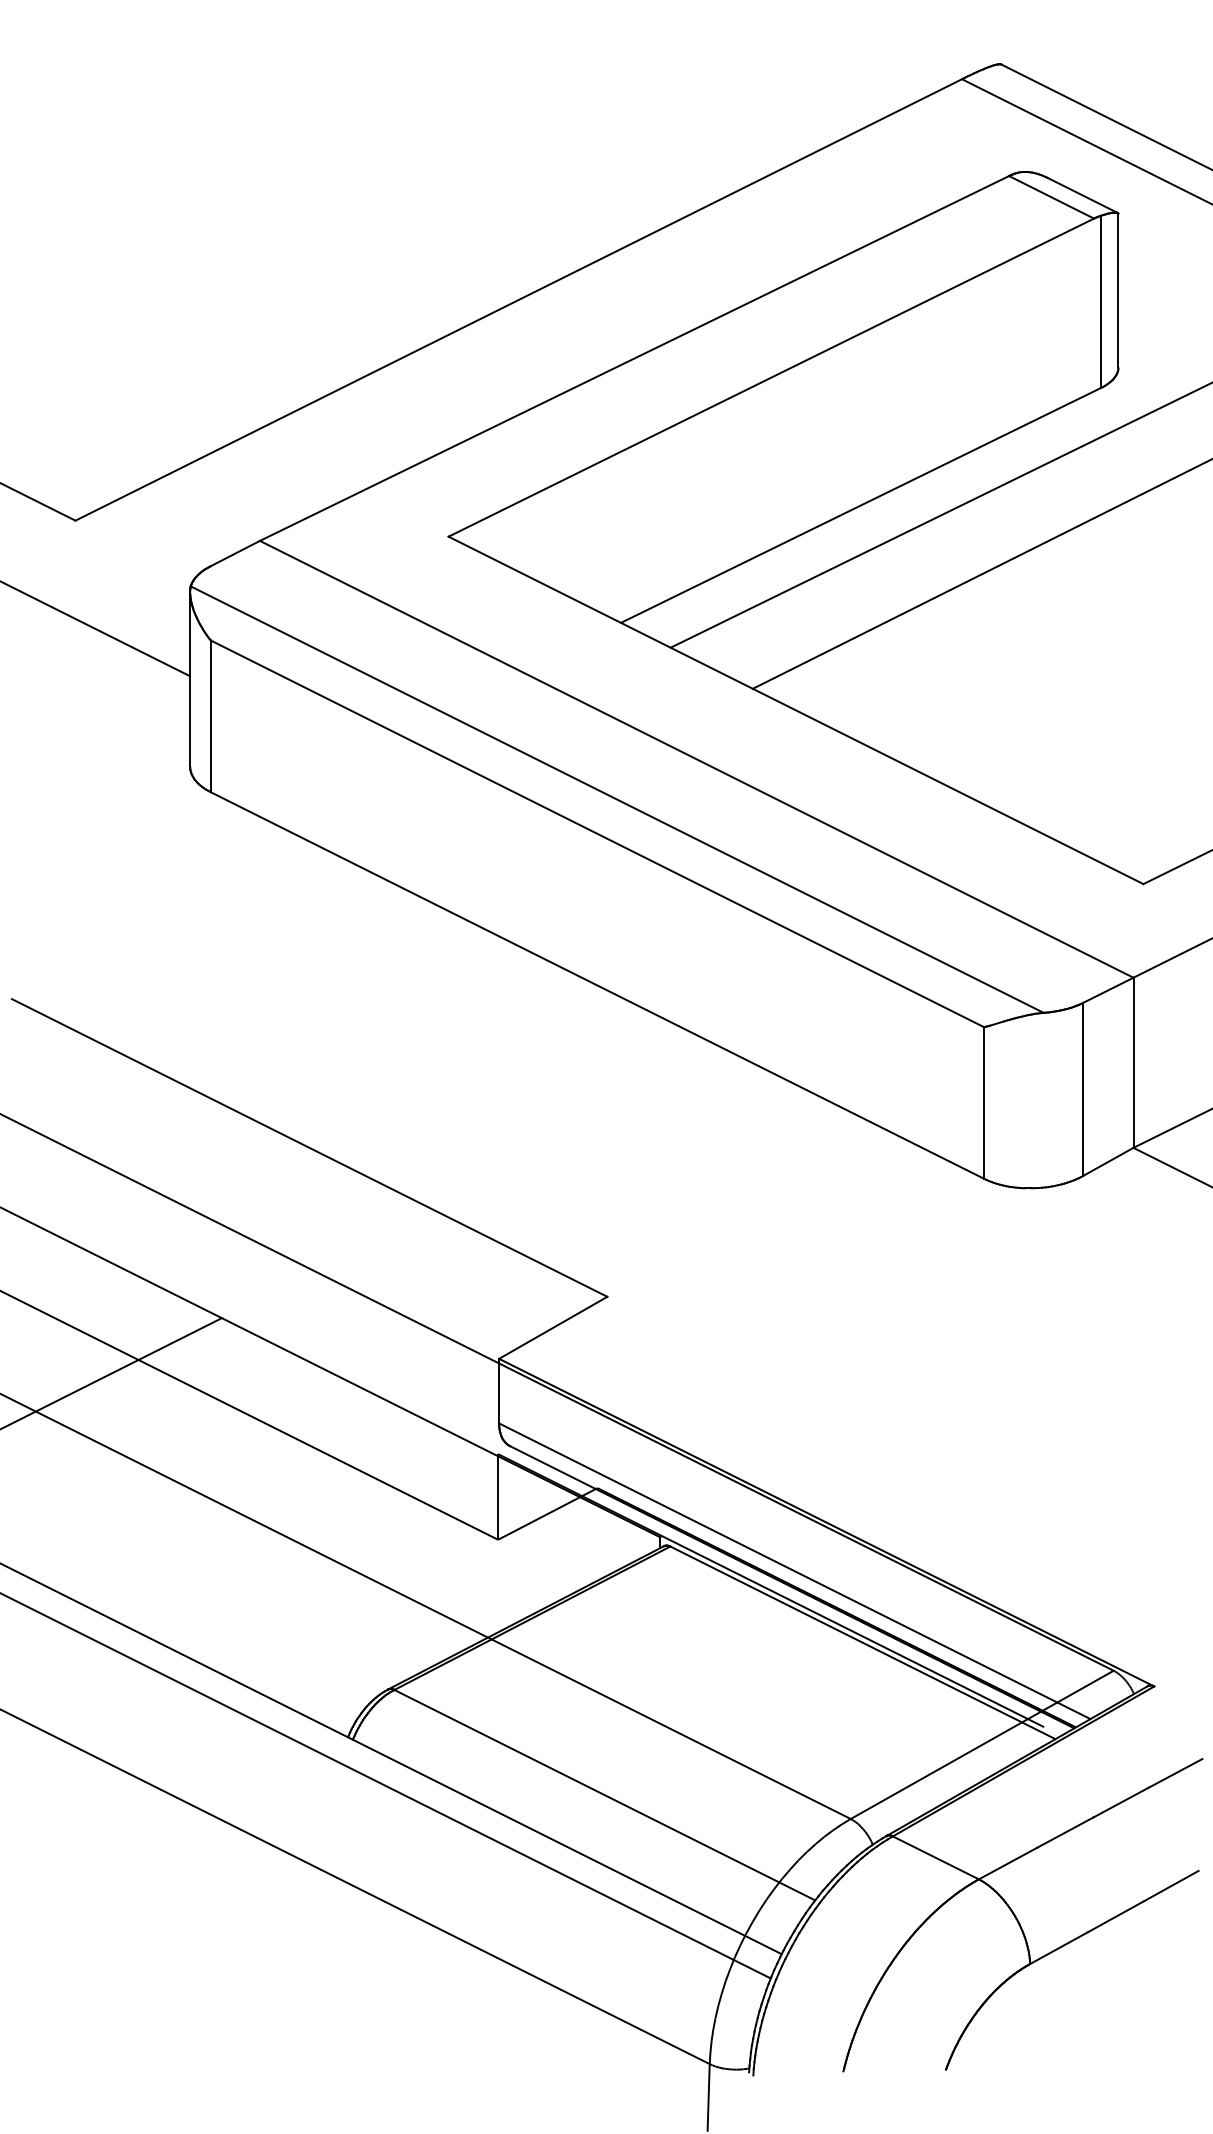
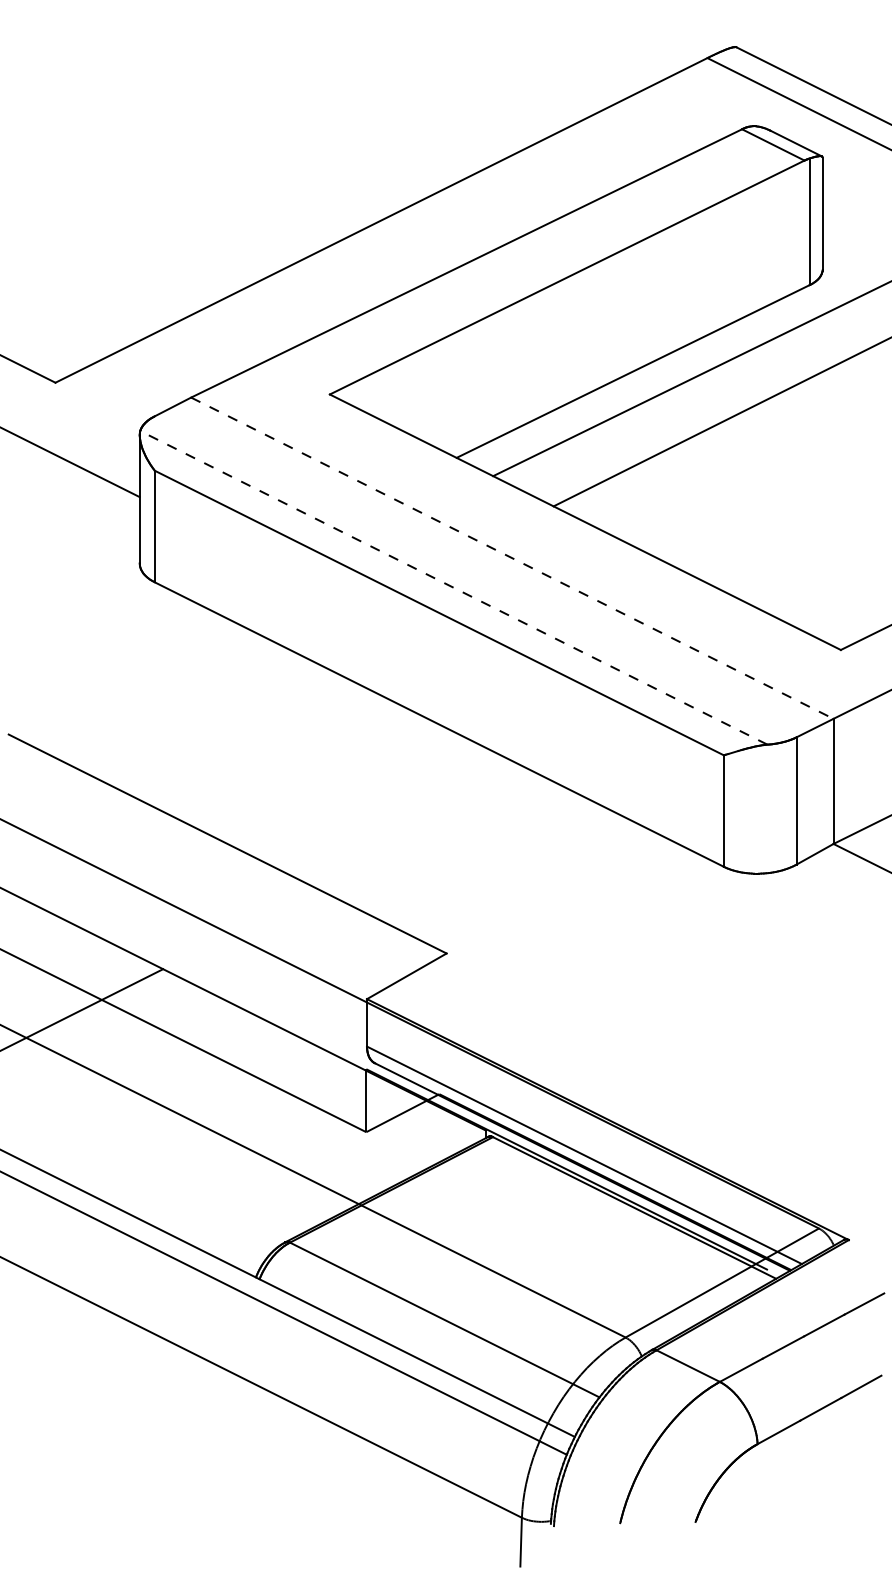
line: (696, 759) -> (512, 558), solid -> dashed
line: (616, 799) -> (453, 587), solid -> dashed

